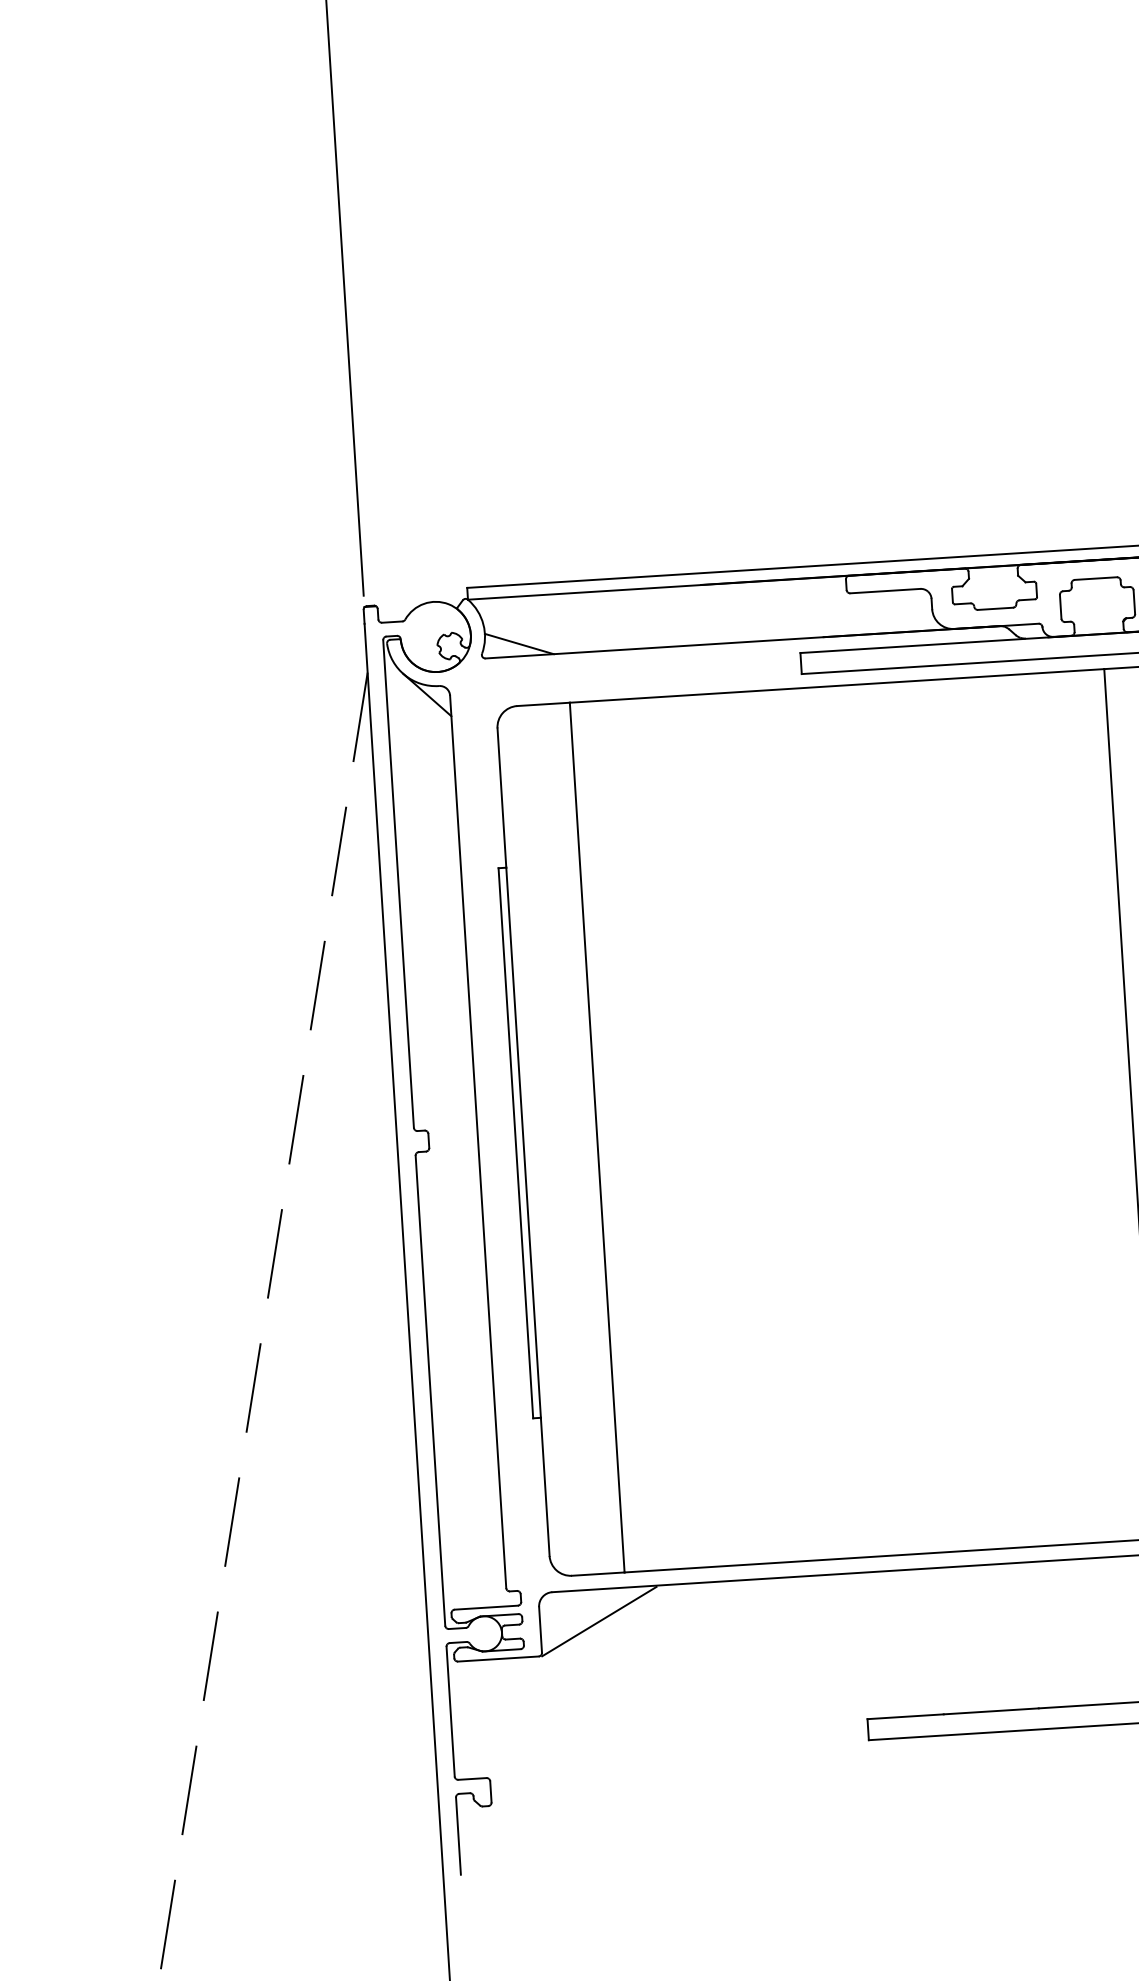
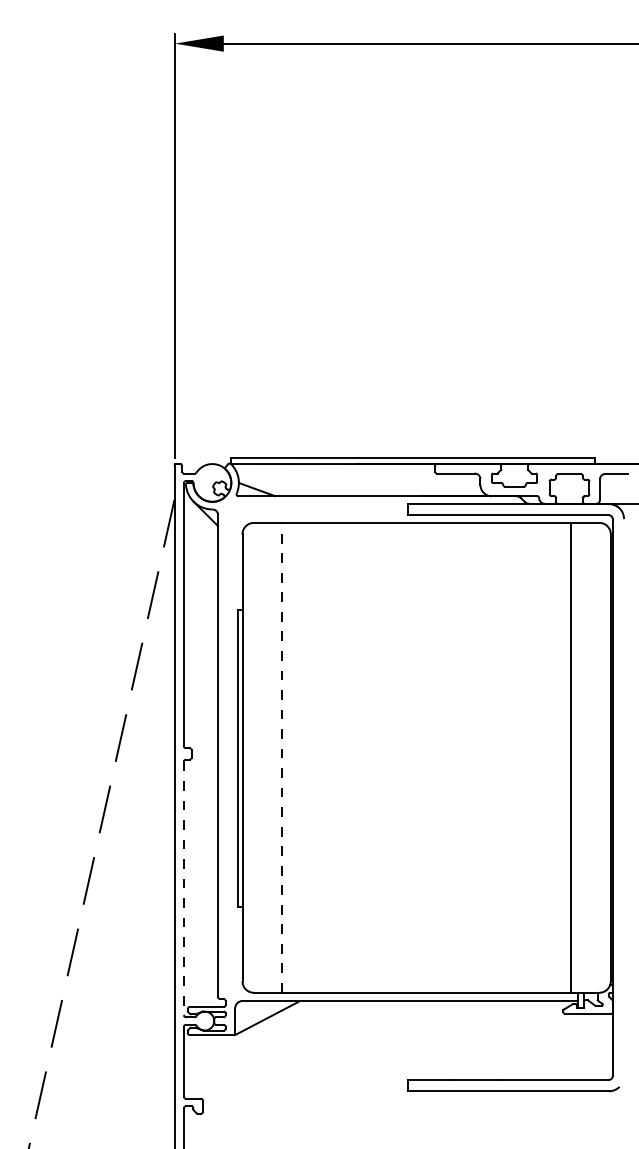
line: (597, 1136) -> (282, 757), solid -> dashed
line: (431, 1390) -> (184, 888), solid -> dashed

